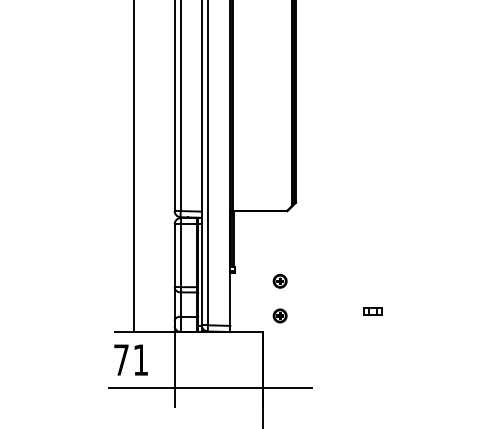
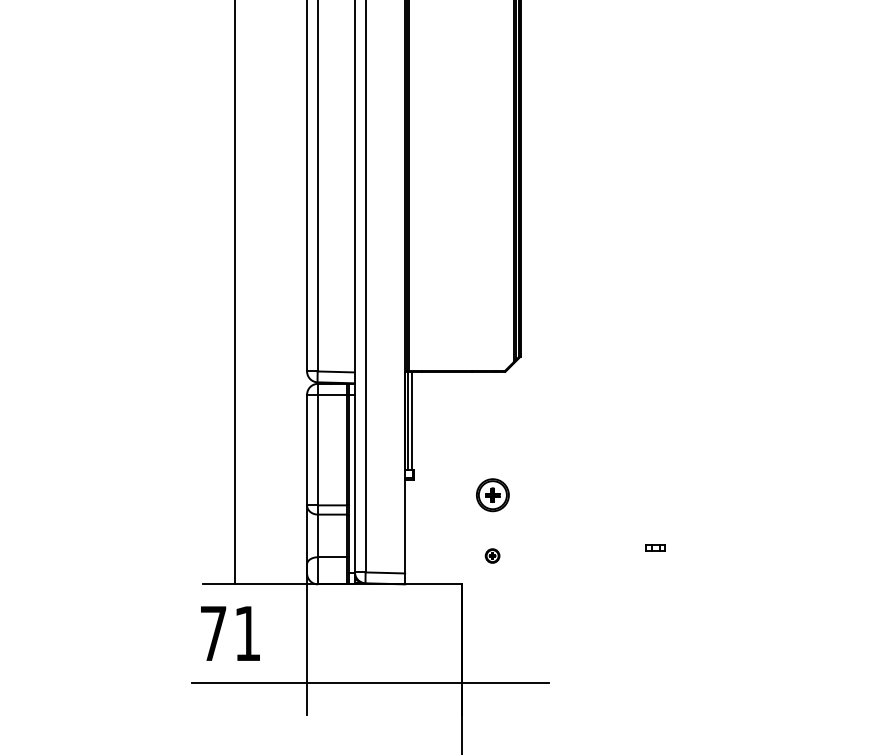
part: (279, 280) -> (491, 493), size x1.4
part: (372, 311) -> (655, 548), size x0.6
part: (279, 315) -> (491, 555), size x0.6

